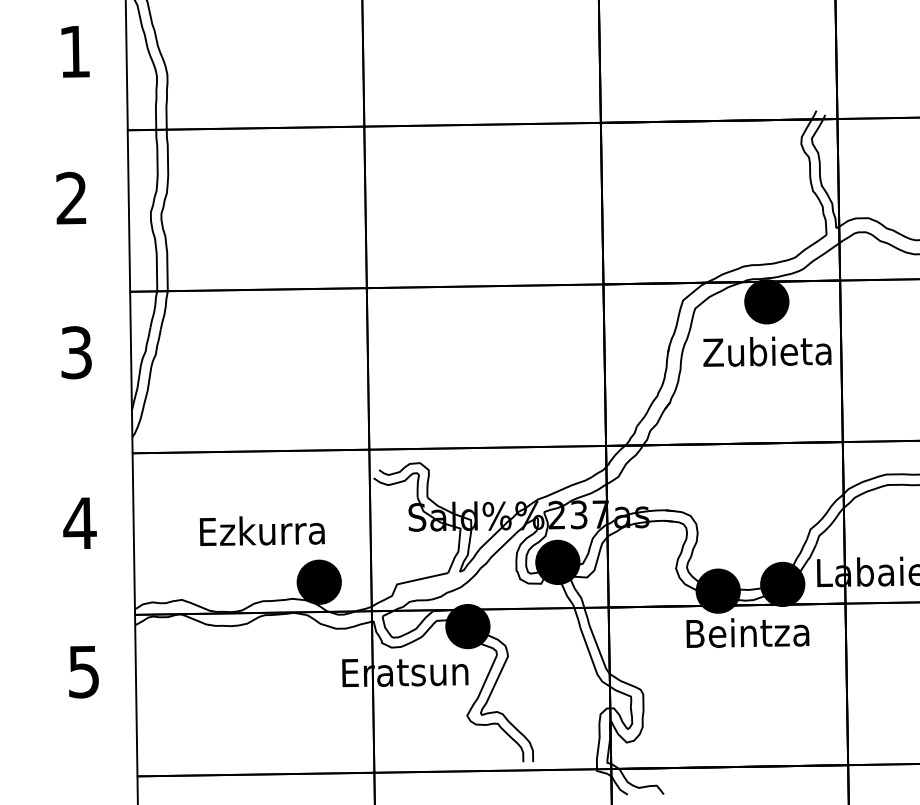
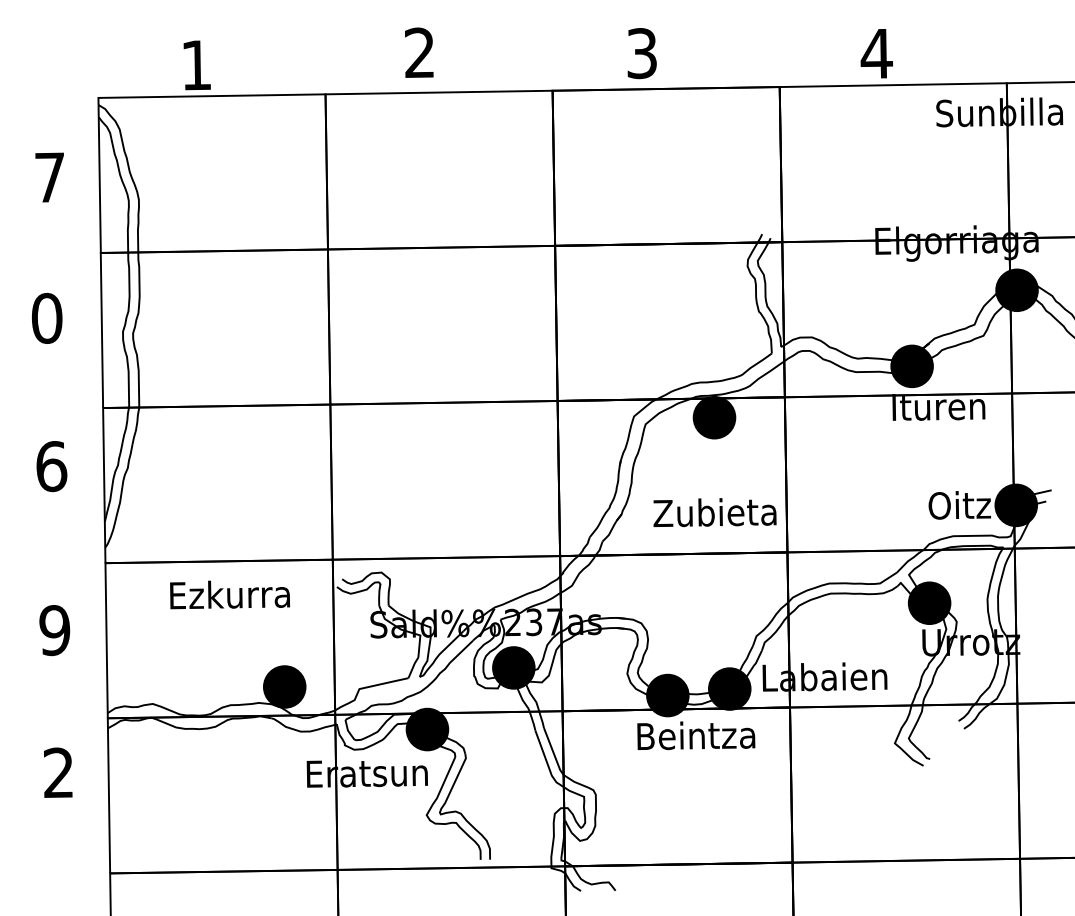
text: (74, 51) -> (49, 177), 1 -> 7
text: (71, 198) -> (46, 318), 2 -> 0
text: (766, 351) -> (714, 512), moved
text: (76, 352) -> (51, 466), 3 -> 6
text: (79, 523) -> (54, 630), 4 -> 9
text: (261, 530) -> (229, 594), moved
text: (83, 671) -> (58, 772), 5 -> 2

